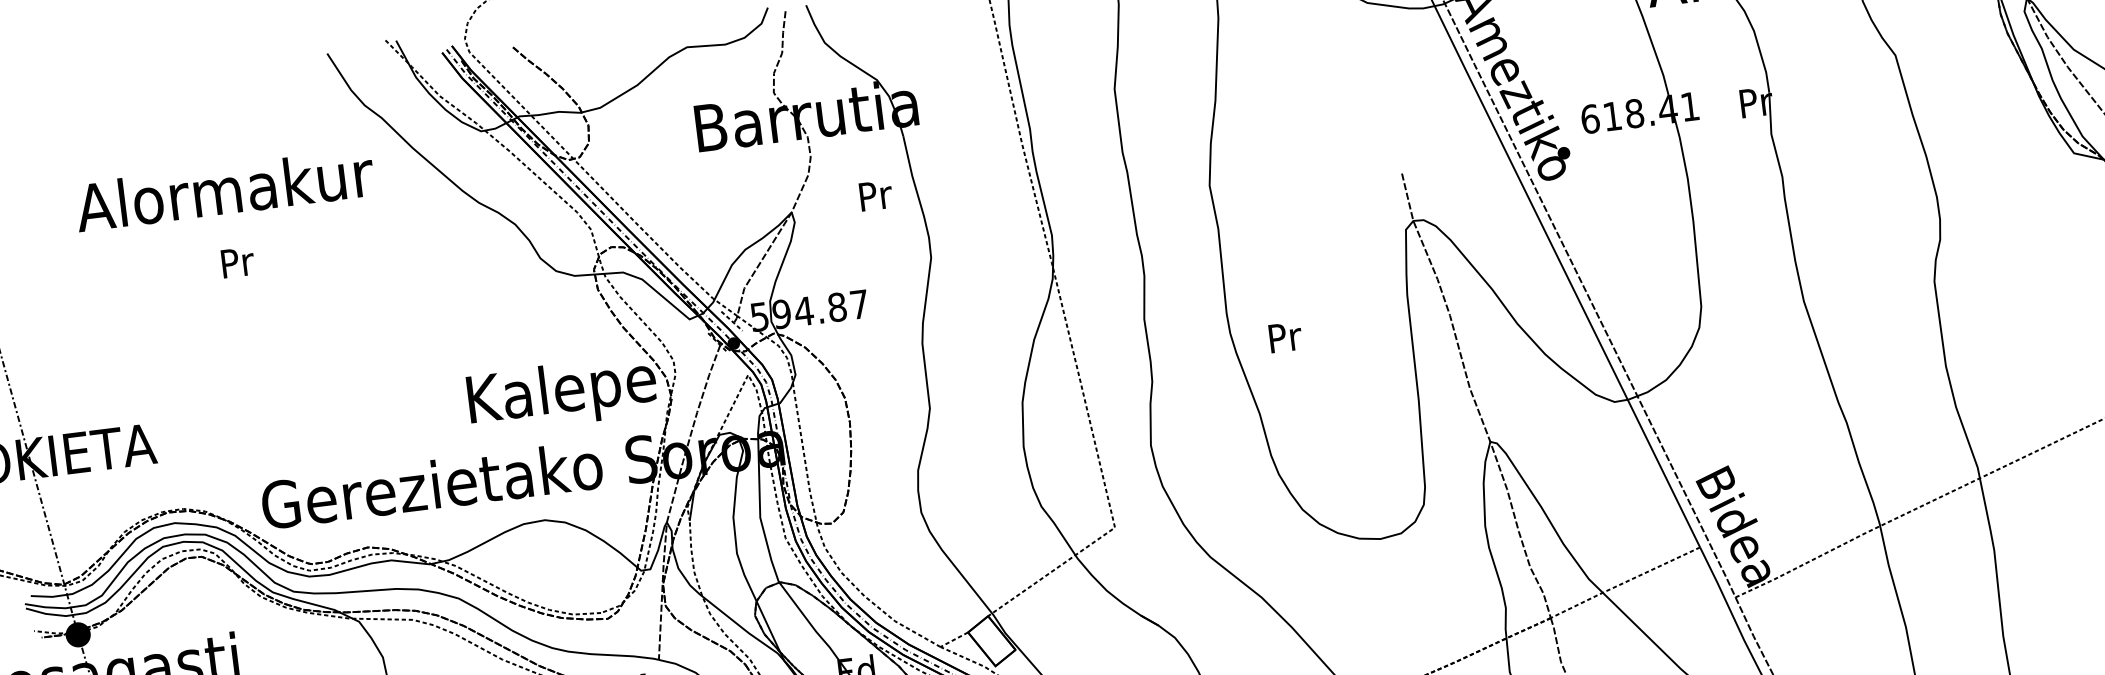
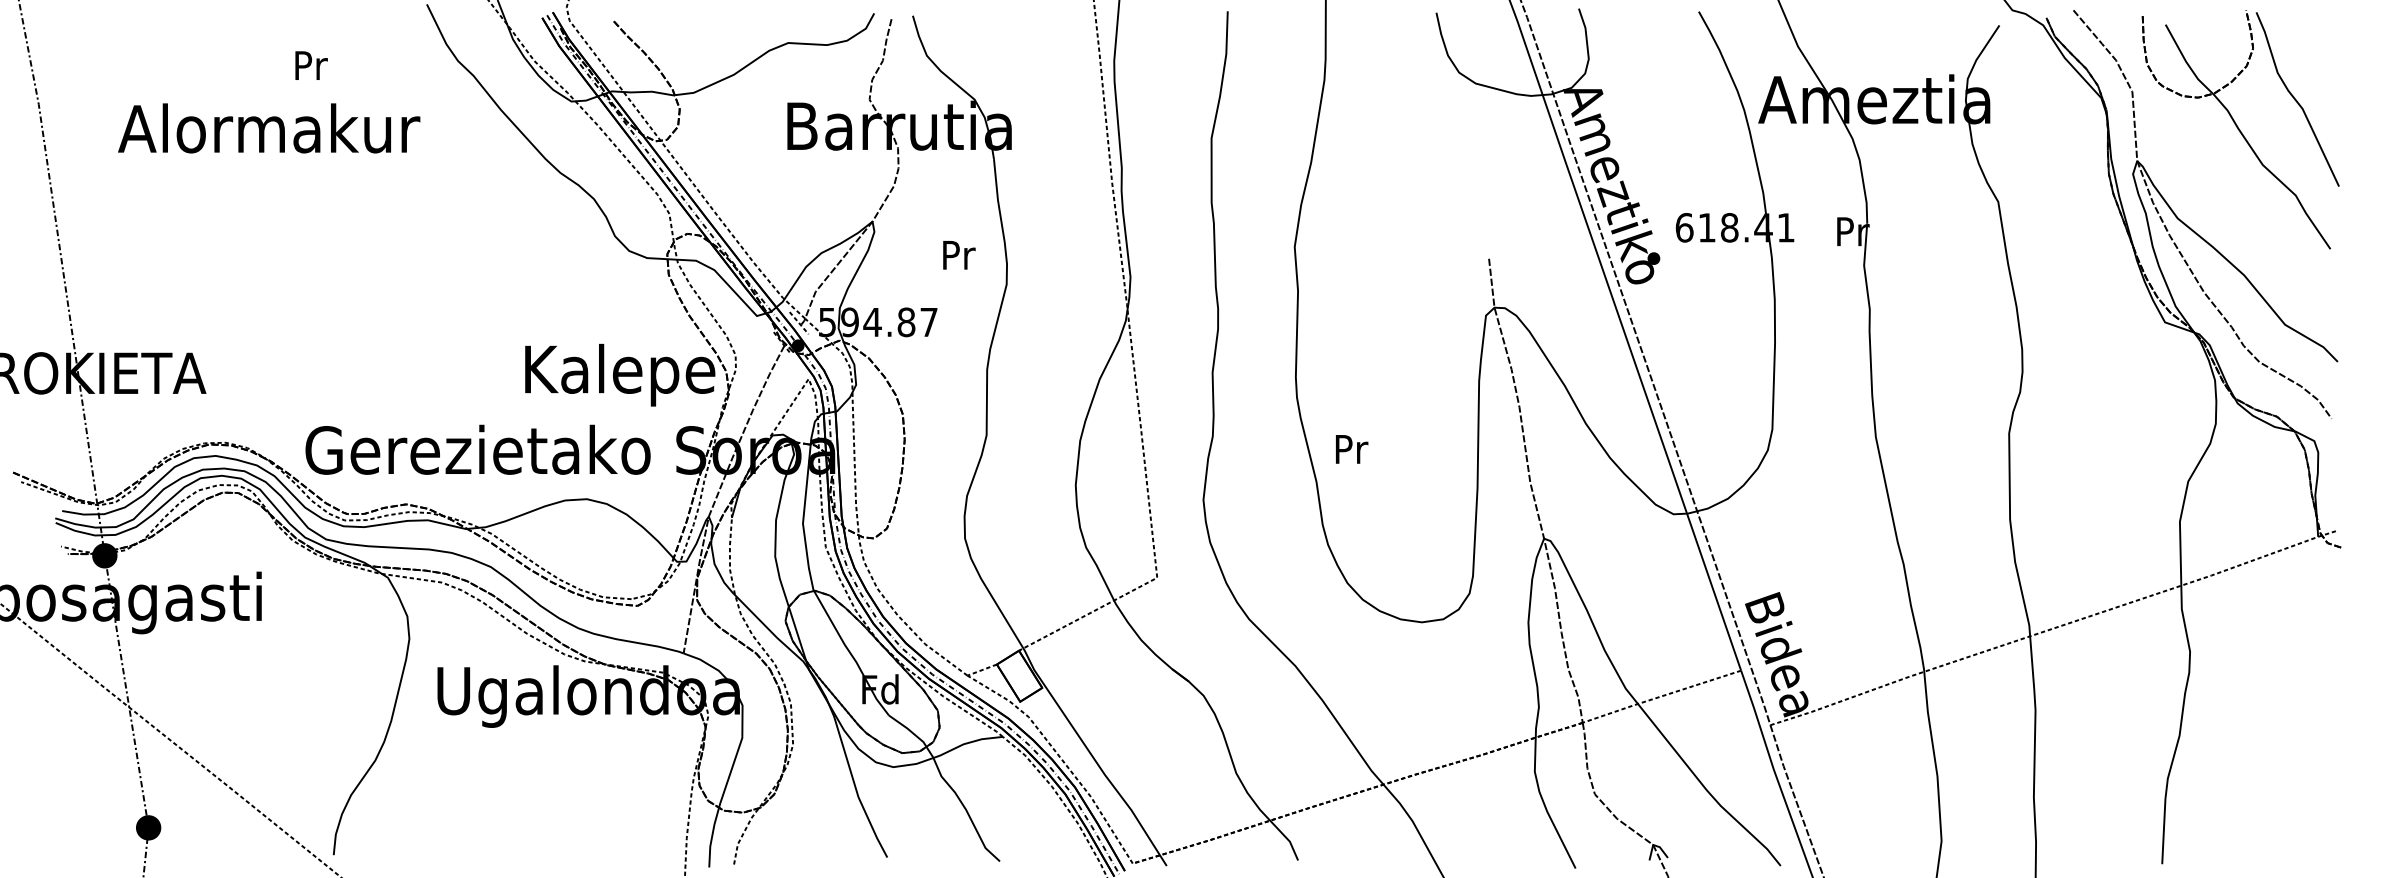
text: (225, 190) -> (269, 128), moved
text: (876, 195) -> (959, 255), moved
text: (238, 262) -> (311, 65), moved
text: (1286, 337) -> (1352, 449), moved

